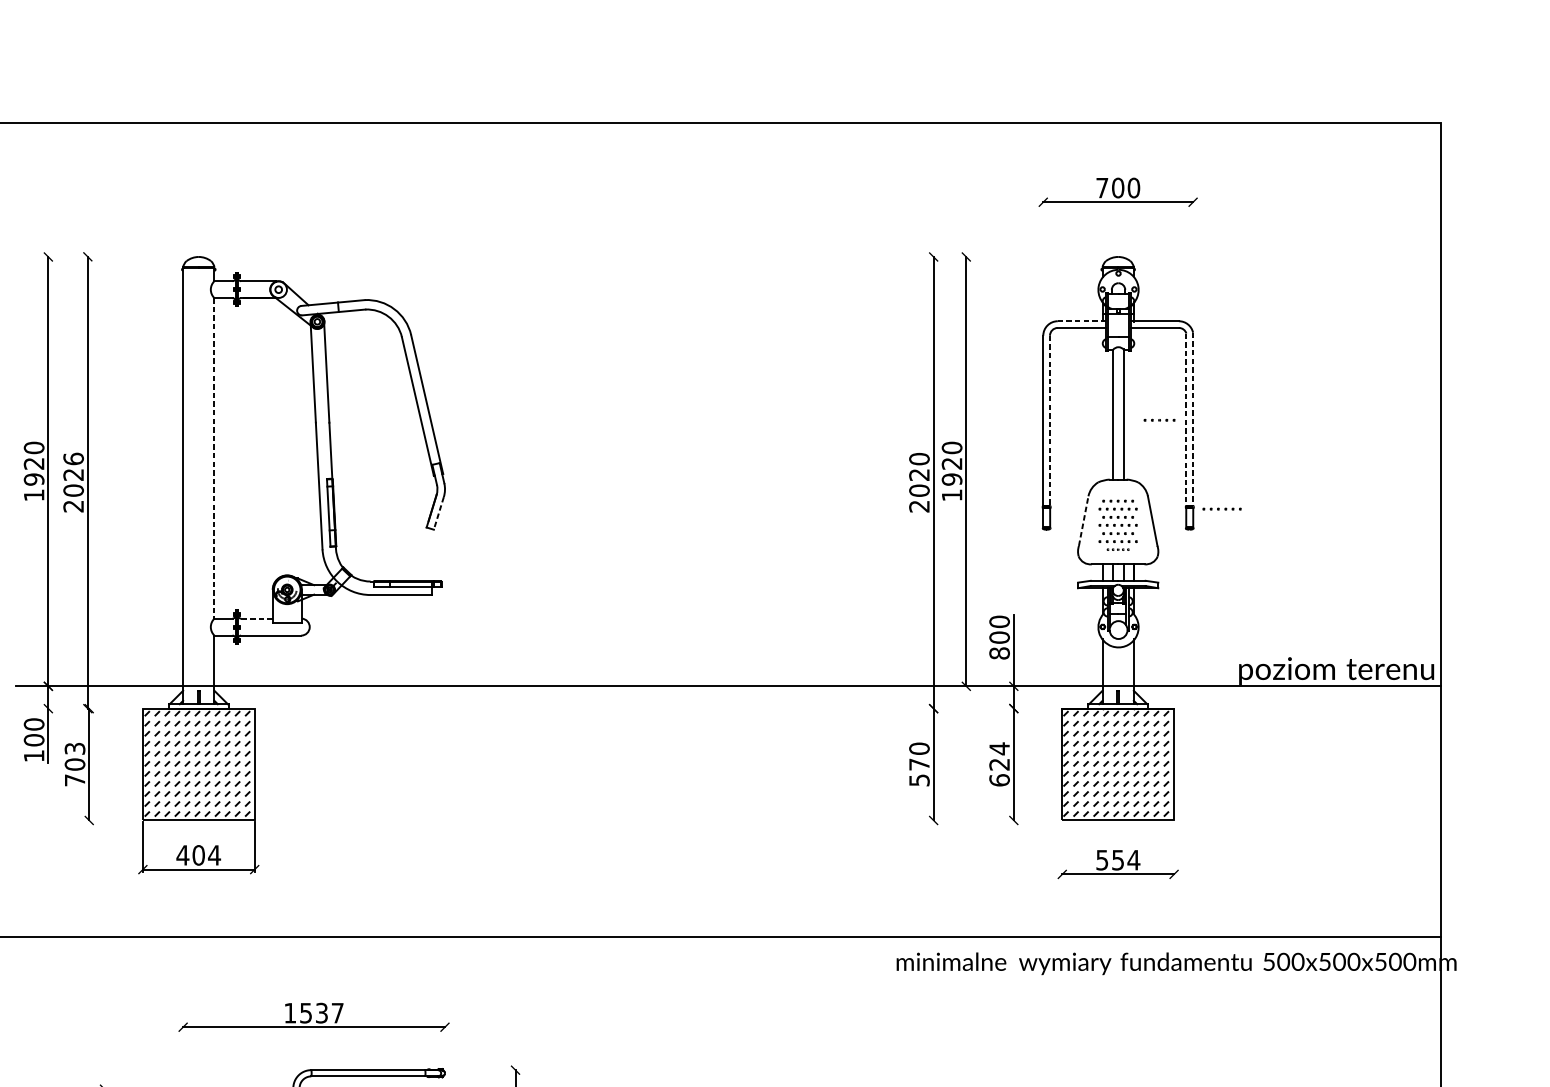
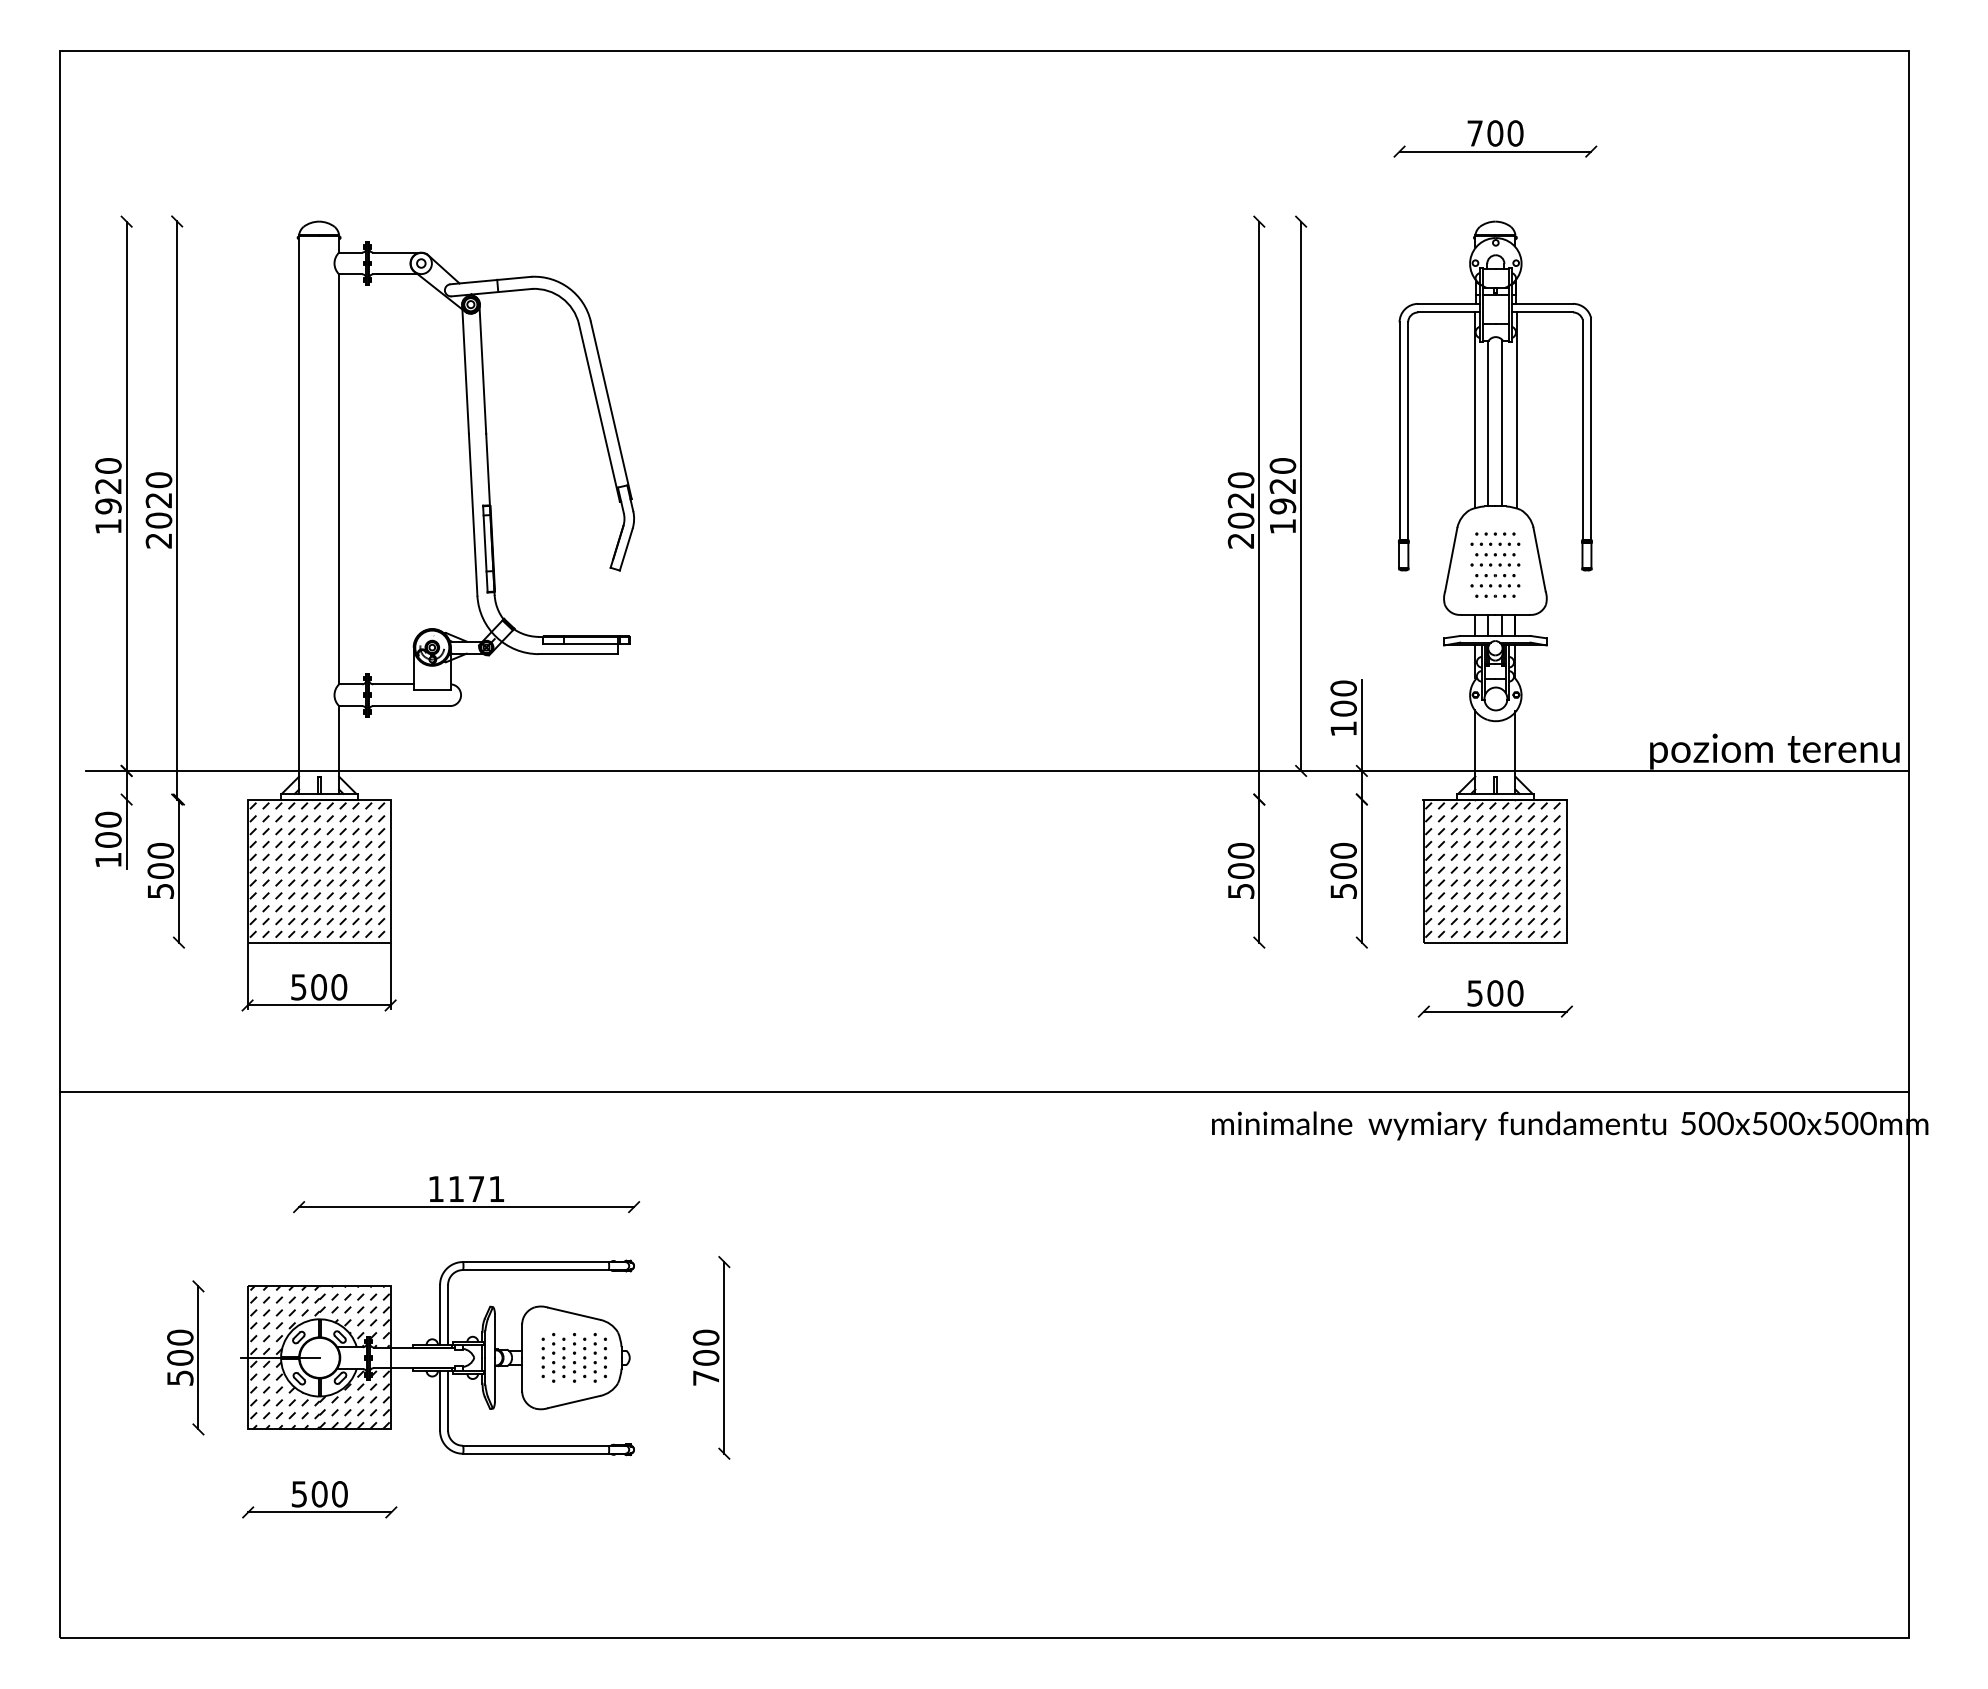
line: (1082, 320) -> (1449, 303), dashed -> solid
line: (1102, 404) -> (1475, 410), added
line: (1135, 404) -> (1517, 410), added
line: (1193, 419) -> (1591, 429), dashed -> solid
line: (1050, 420) -> (1408, 431), dashed -> solid
part: (1159, 420) -> (1548, 430), removed
line: (1186, 420) -> (1582, 430), dashed -> solid
line: (214, 458) -> (339, 479), dashed -> solid
text: (73, 459) -> (158, 480), 2026 -> 2020
part: (1222, 508) -> (1628, 543), removed
line: (439, 513) -> (626, 549), dashed -> solid
line: (1083, 521) -> (1451, 559), dashed -> solid
part: (1118, 549) -> (1495, 595), size x1.43
line: (256, 618) -> (392, 684), dashed -> solid
text: (999, 653) -> (1343, 728), 800 -> 100
text: (74, 764) -> (160, 870), 703 -> 500
text: (918, 764) -> (1240, 870), 570 -> 500
text: (999, 764) -> (1343, 870), 624 -> 500
text: (198, 855) -> (318, 987), 404 -> 500
text: (1126, 860) -> (1505, 993), 554 -> 500
text: (321, 1012) -> (476, 1188), 1537 -> 1171

